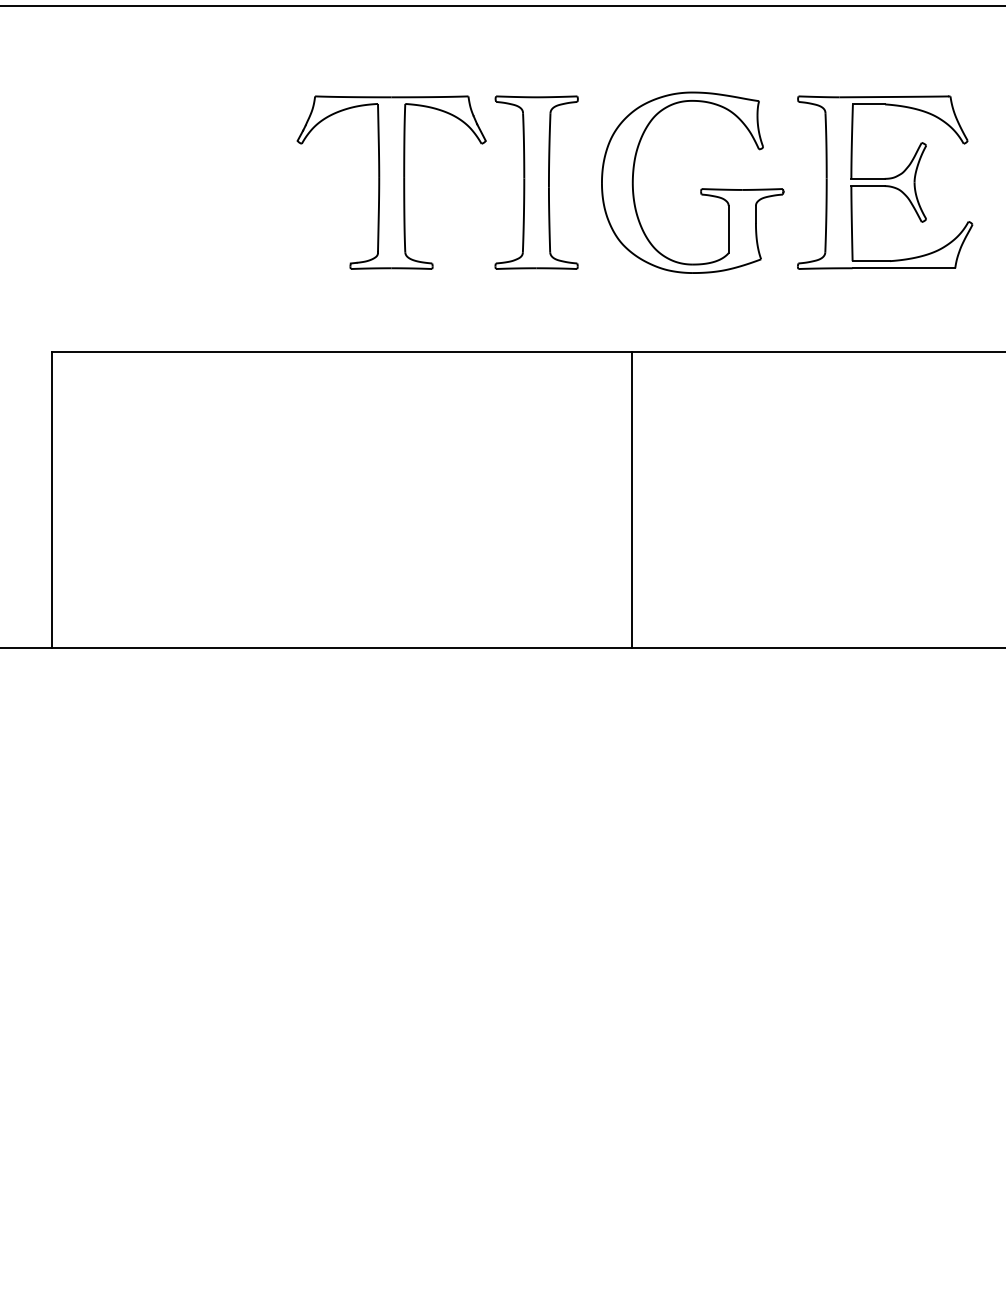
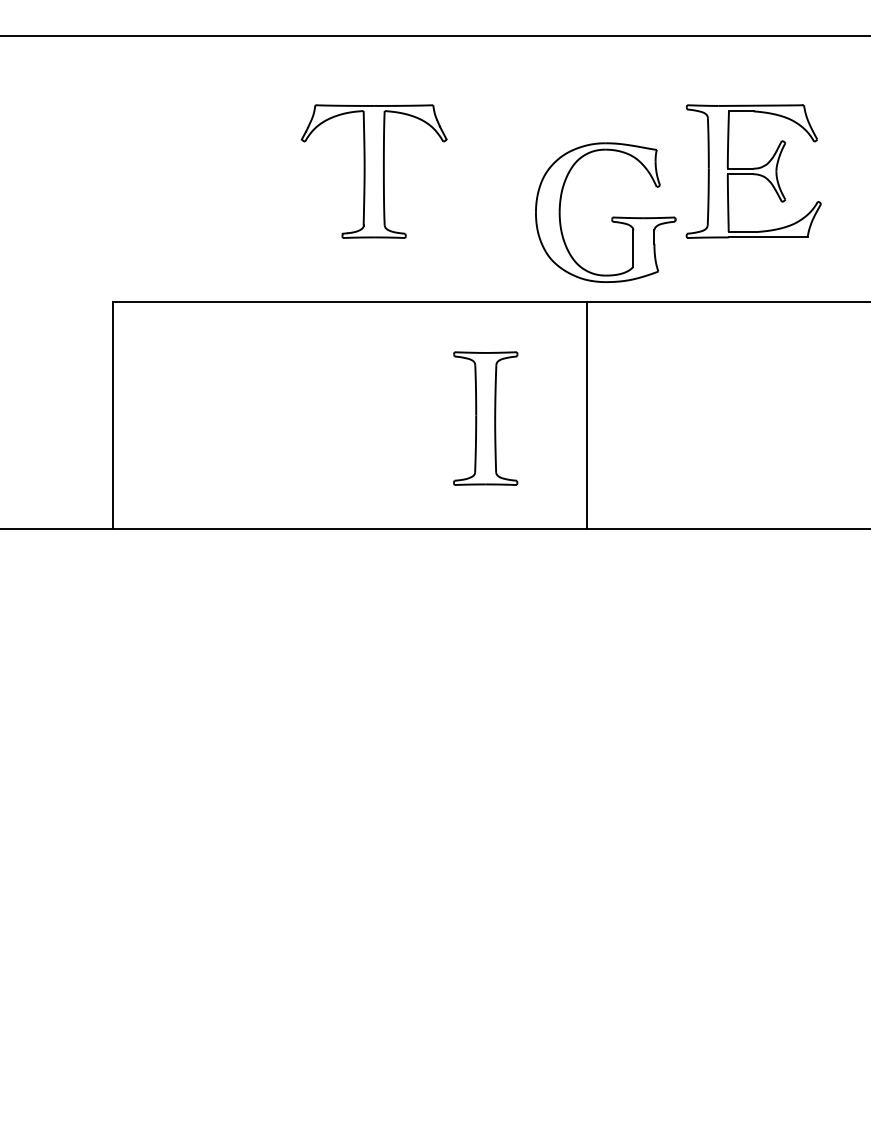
part: (536, 182) -> (485, 418), moved
part: (700, 189) -> (611, 217), moved
line: (631, 499) -> (586, 415), moved

